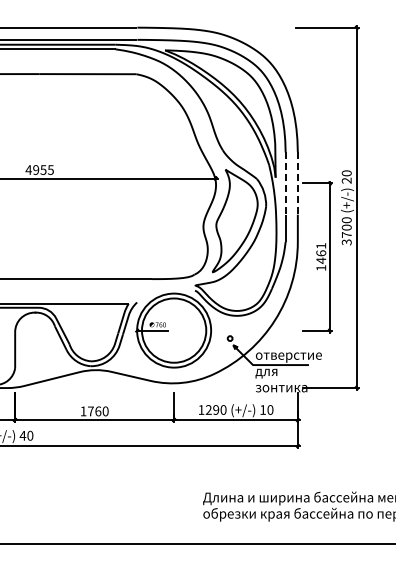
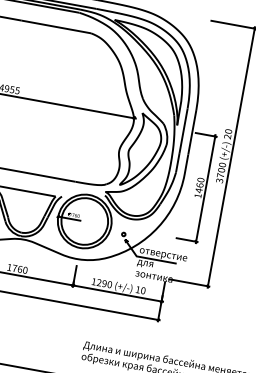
line: (297, 183) -> (192, 132), dashed -> solid
line: (285, 184) -> (183, 131), dashed -> solid
text: (321, 245) -> (201, 179), 1461 -> 1460

